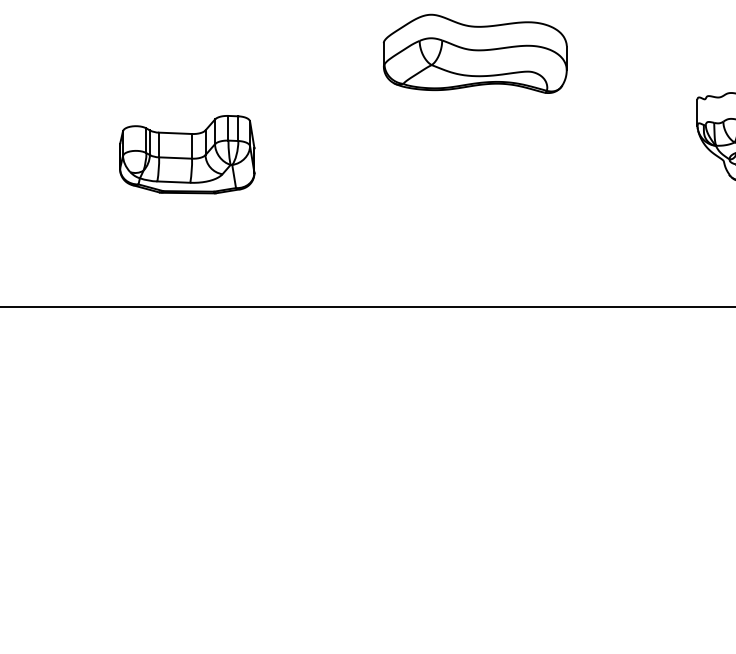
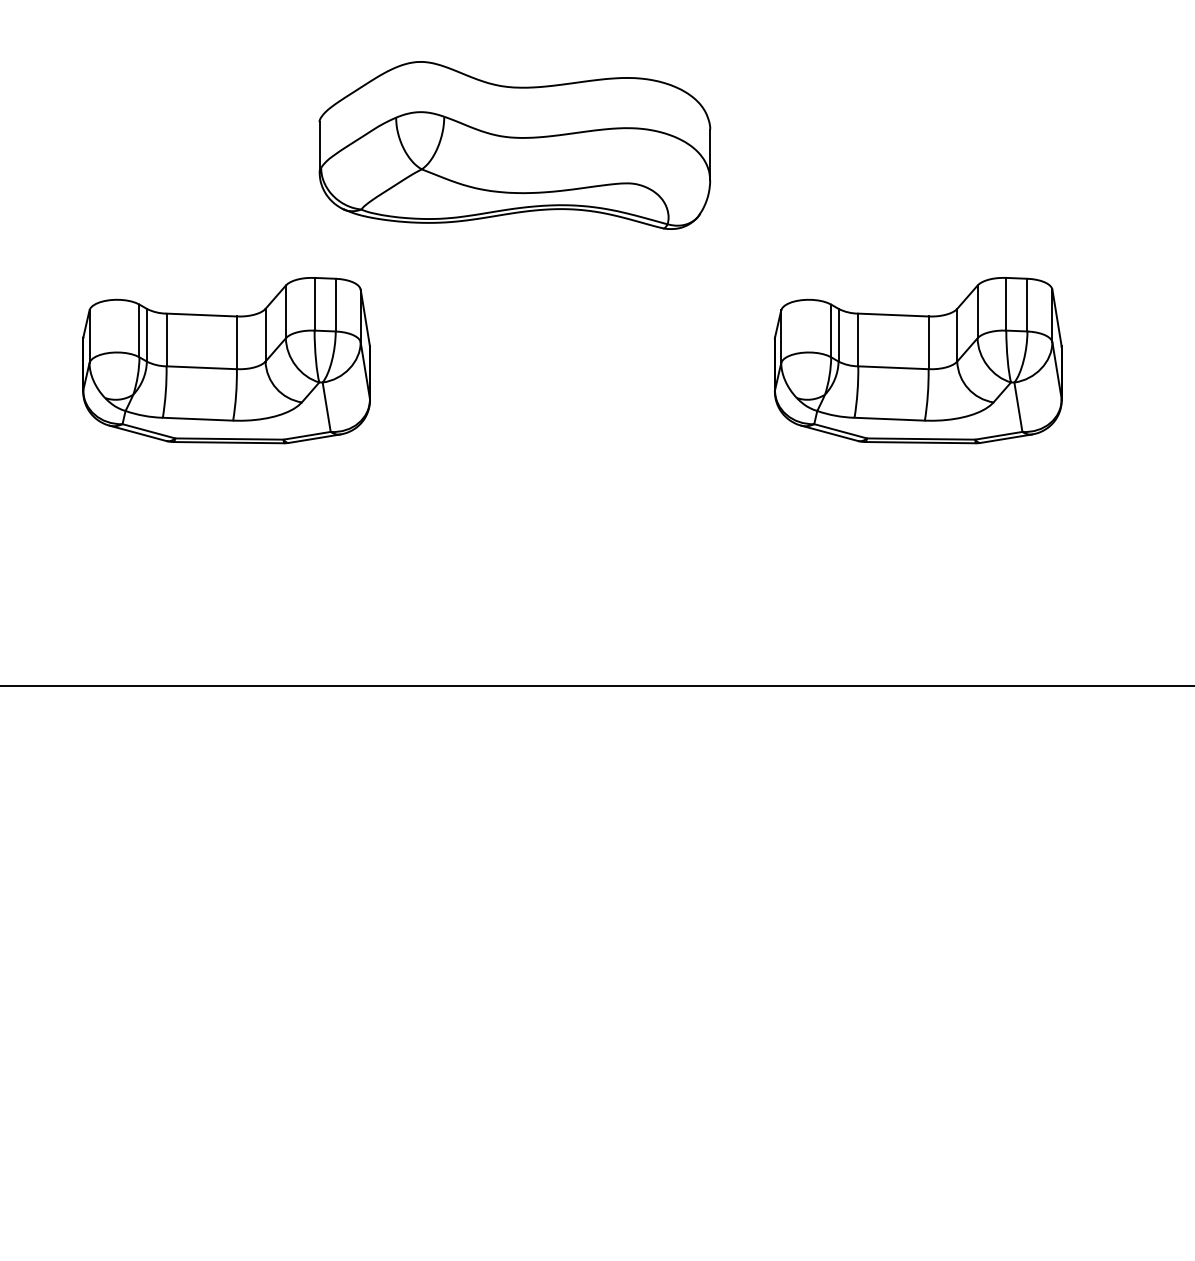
part: (474, 53) -> (513, 144), moved
part: (511, 154) -> (918, 360), added

